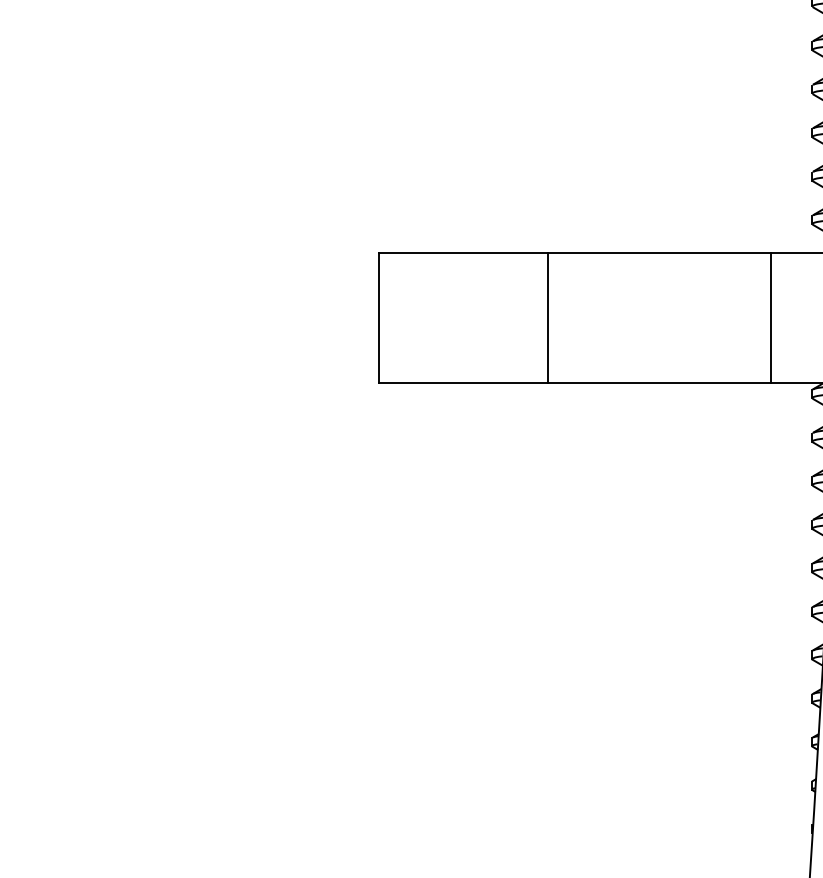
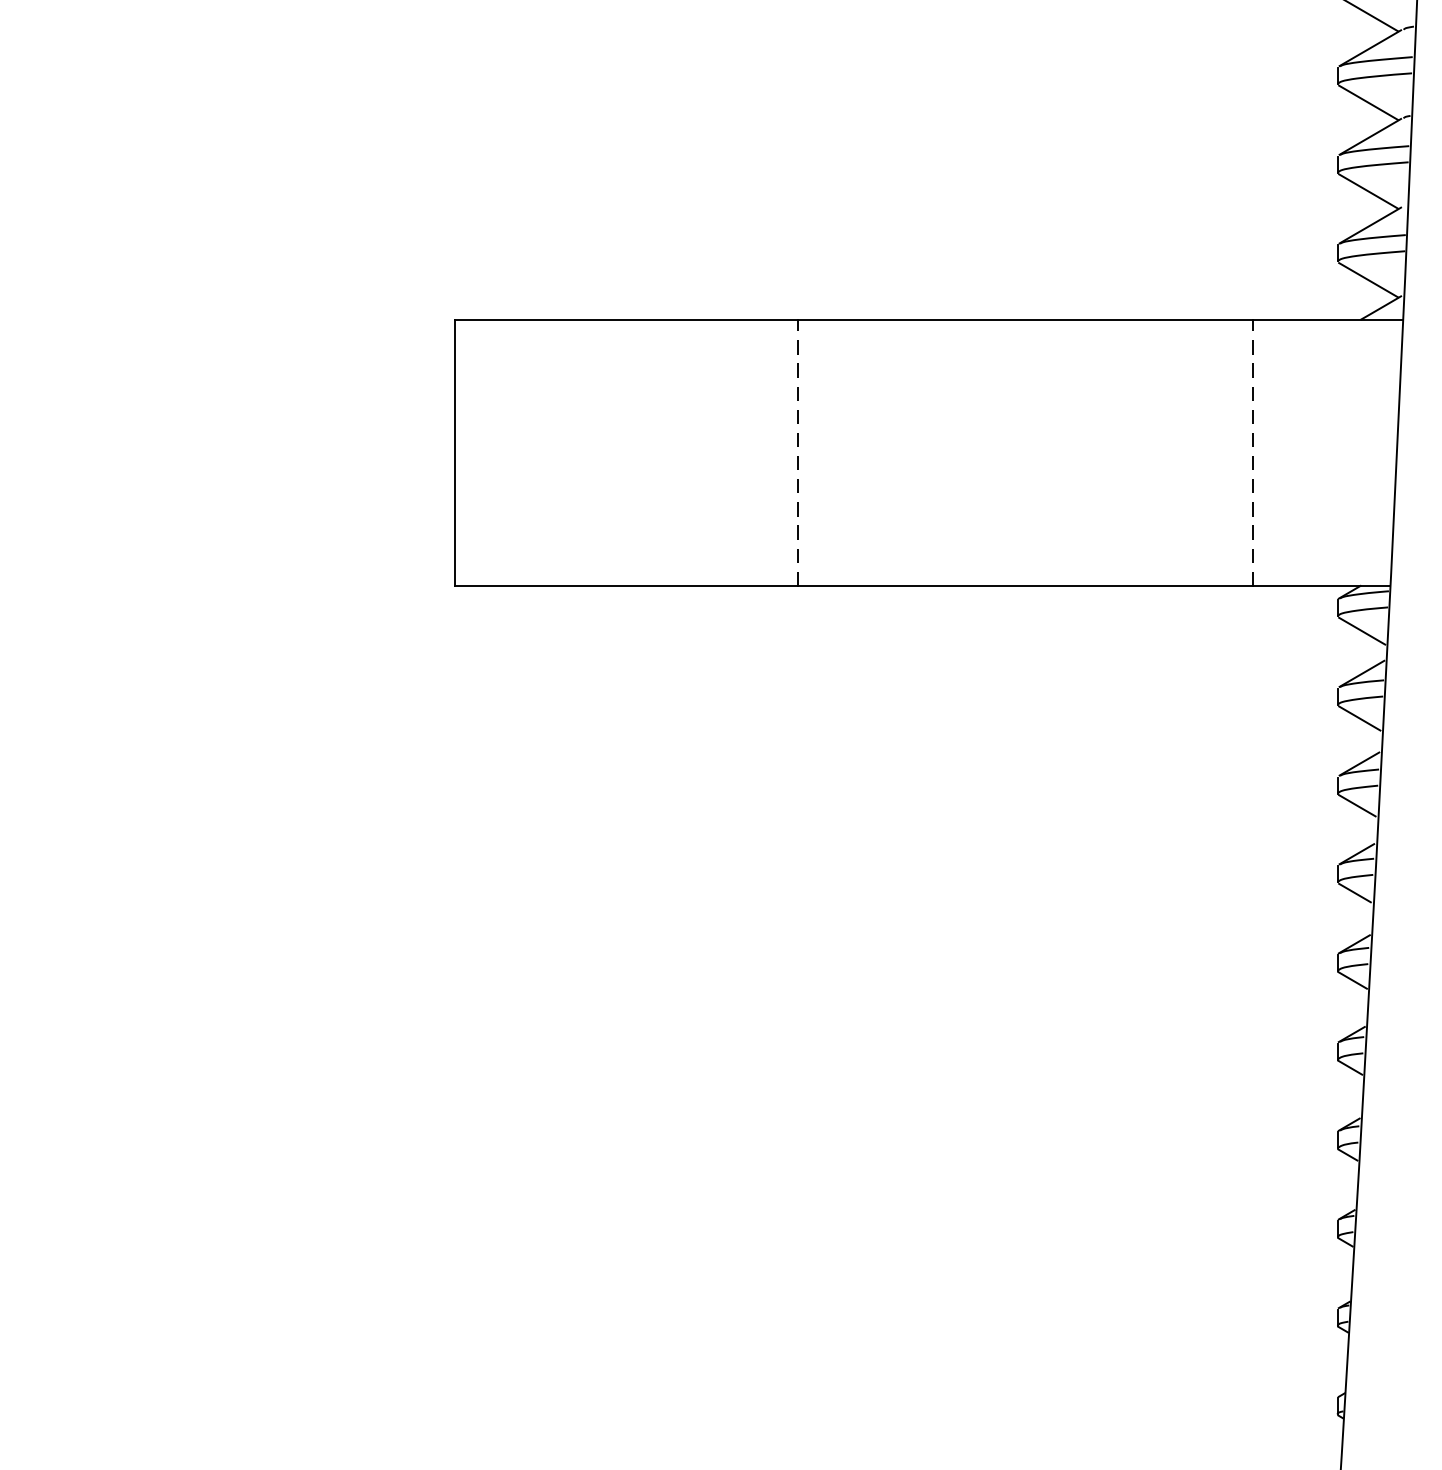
line: (547, 317) -> (798, 451), solid -> dashed
line: (770, 317) -> (1252, 451), solid -> dashed

